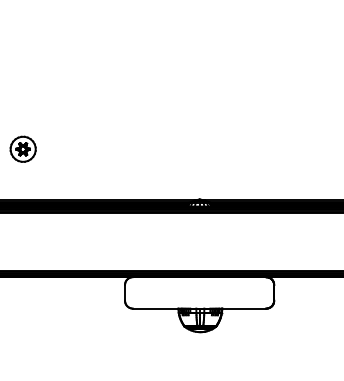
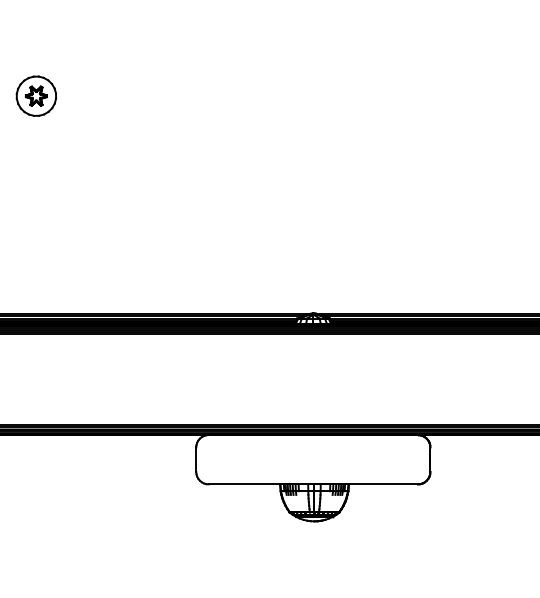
part: (22, 148) -> (35, 94), moved

